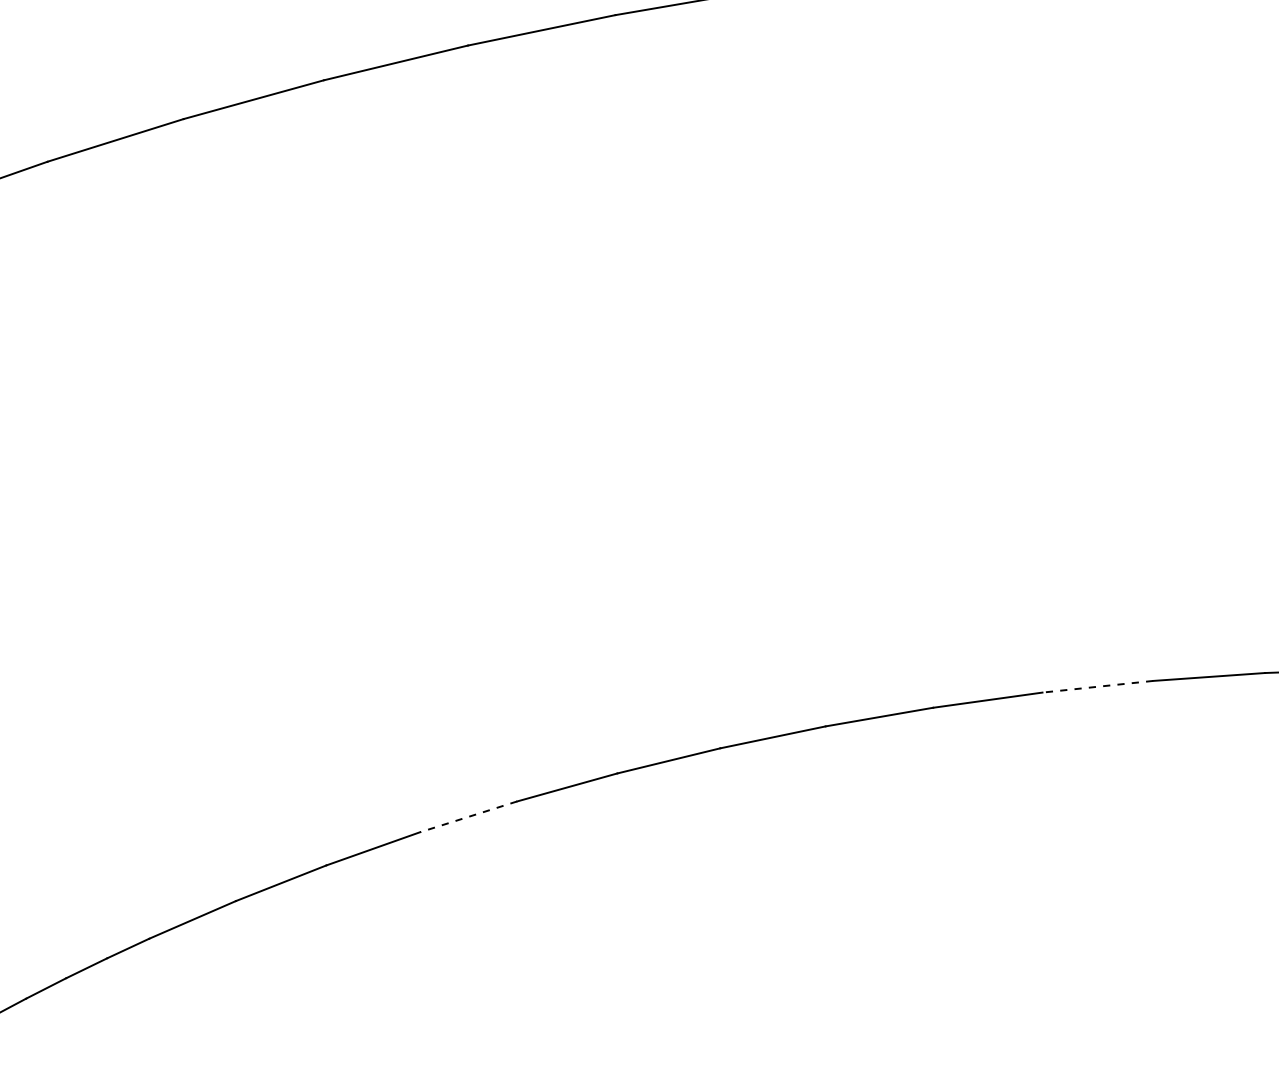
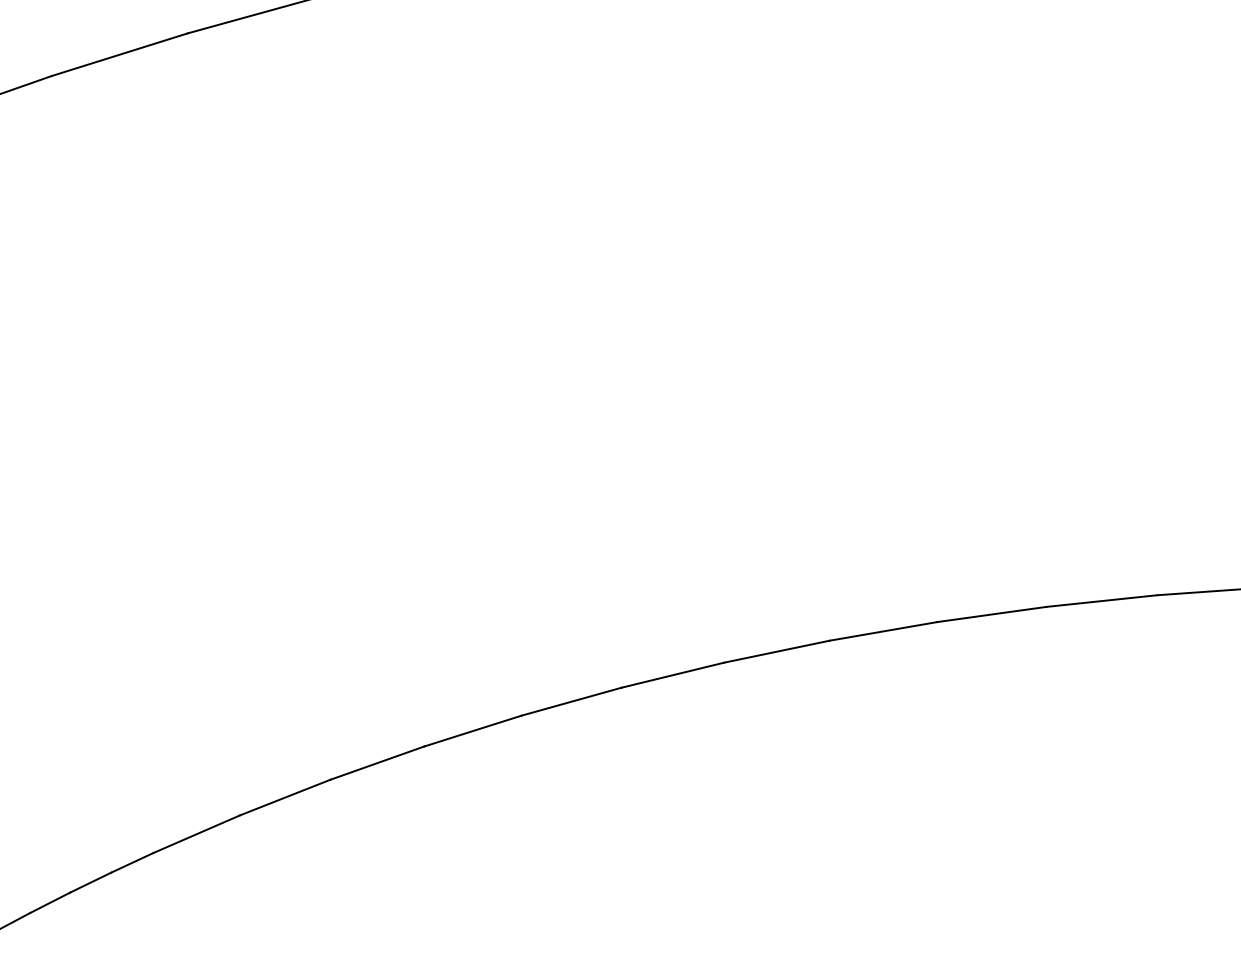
line: (1097, 686) -> (1101, 600), dashed -> solid
line: (468, 816) -> (472, 730), dashed -> solid

